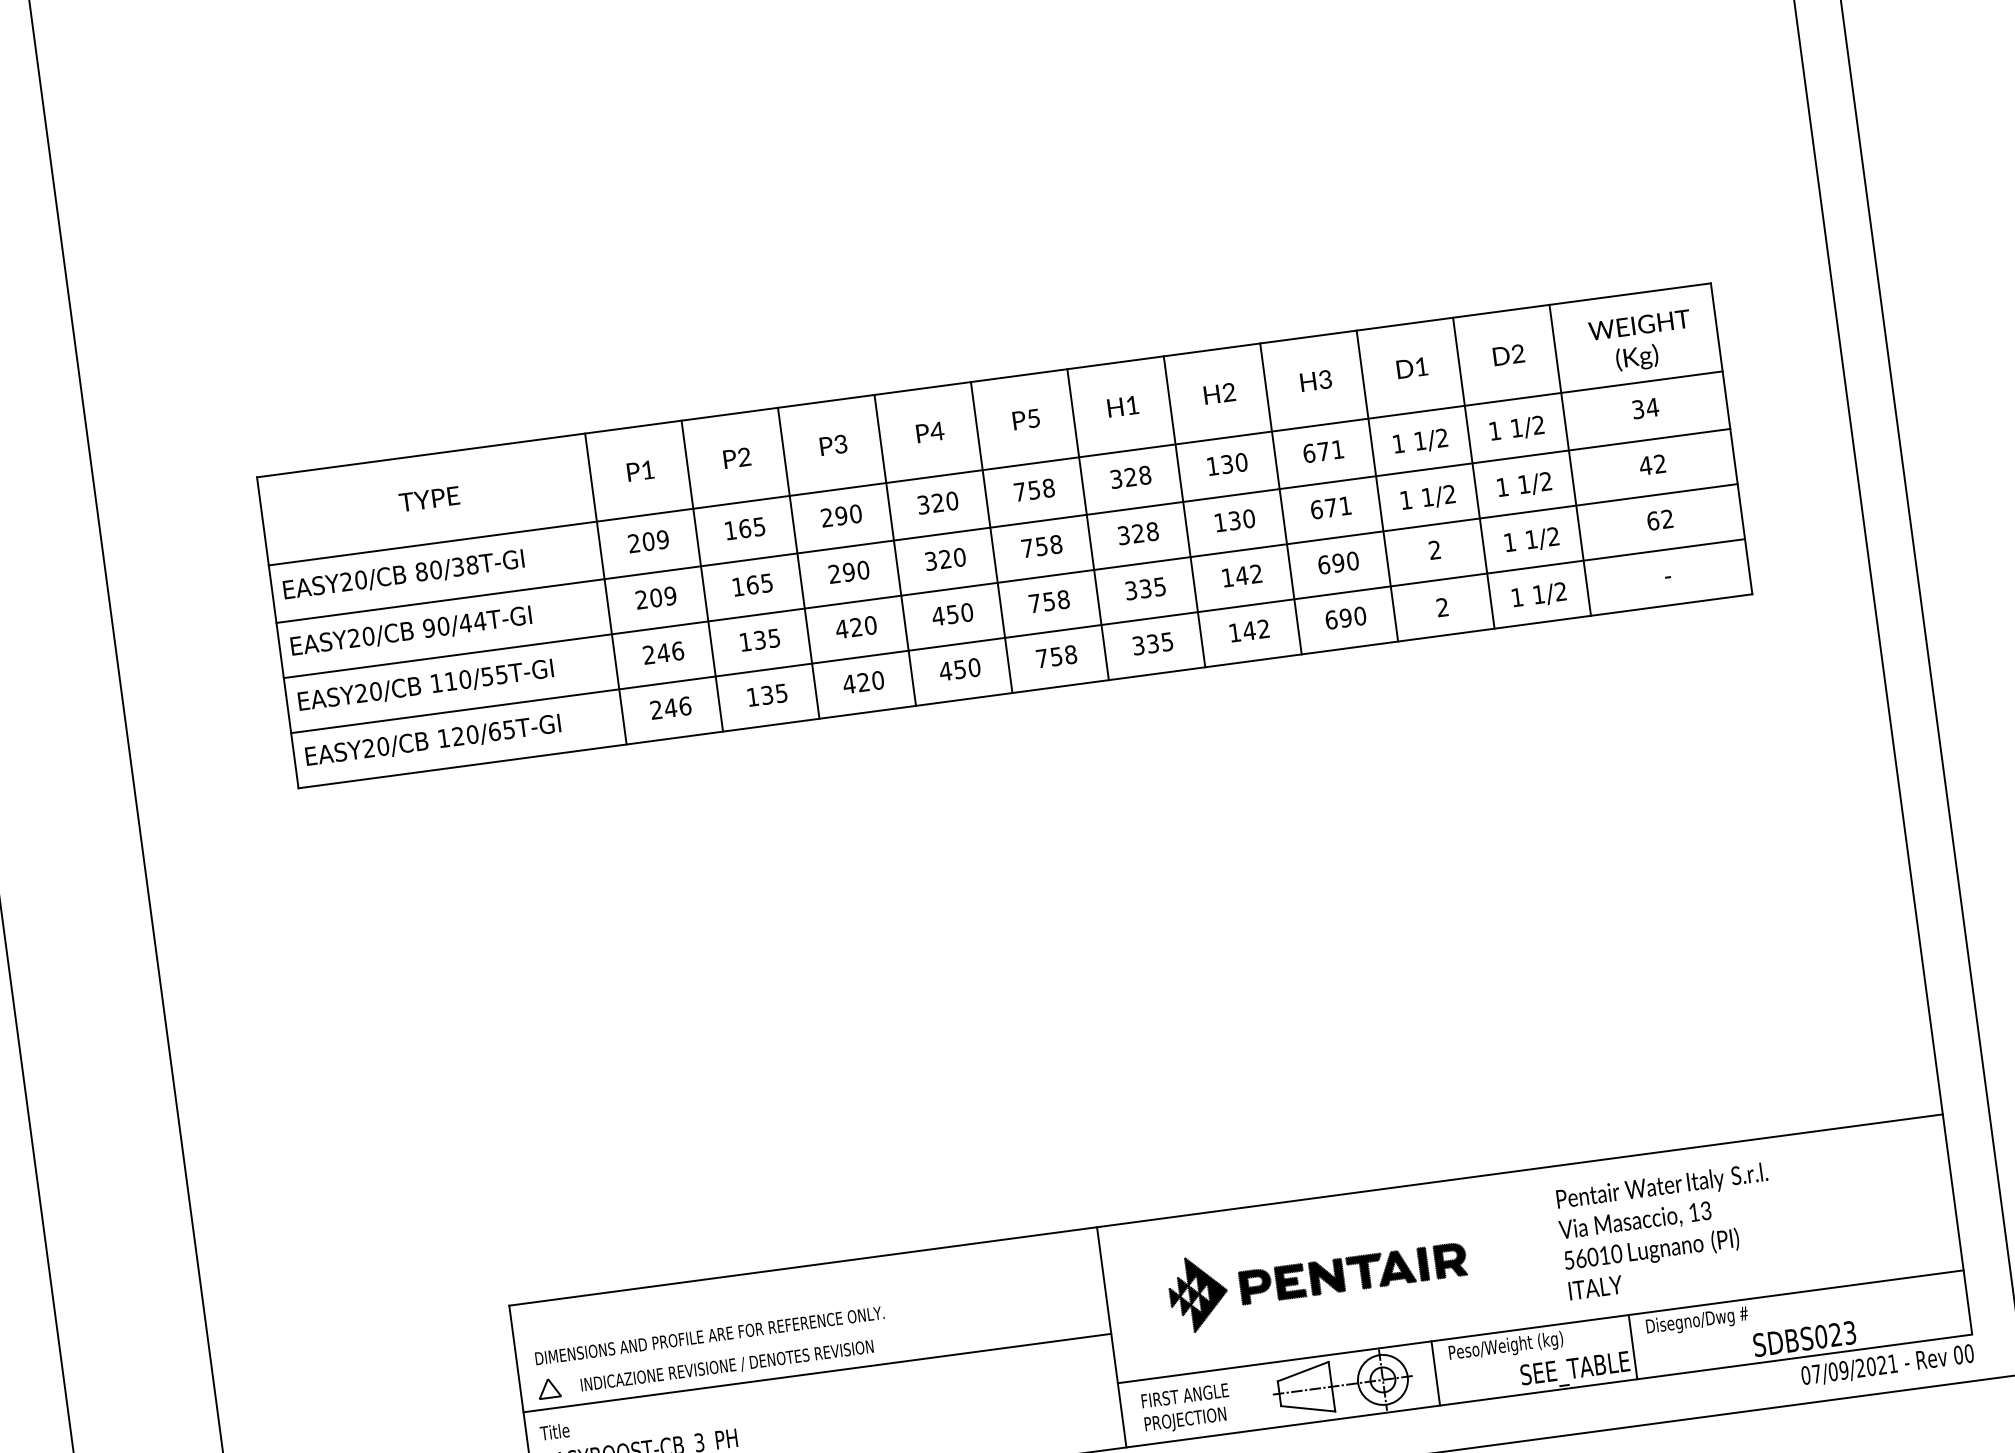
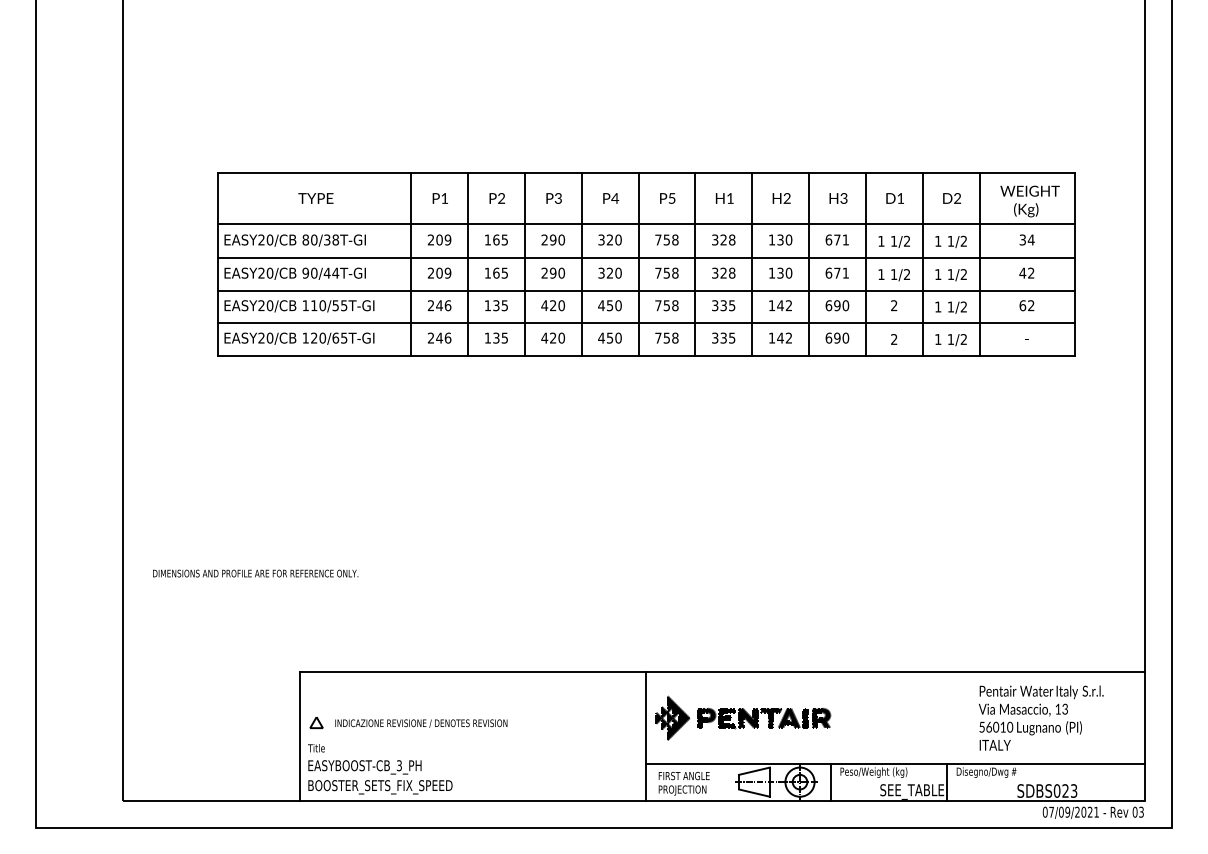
text: (1667, 1230) -> (1041, 717), moved
part: (1318, 1276) -> (743, 717), moved
text: (709, 1335) -> (255, 573), moved
text: (1969, 1352) -> (1141, 811), 00 -> 03
line: (816, 1373) -> (472, 734), removed

